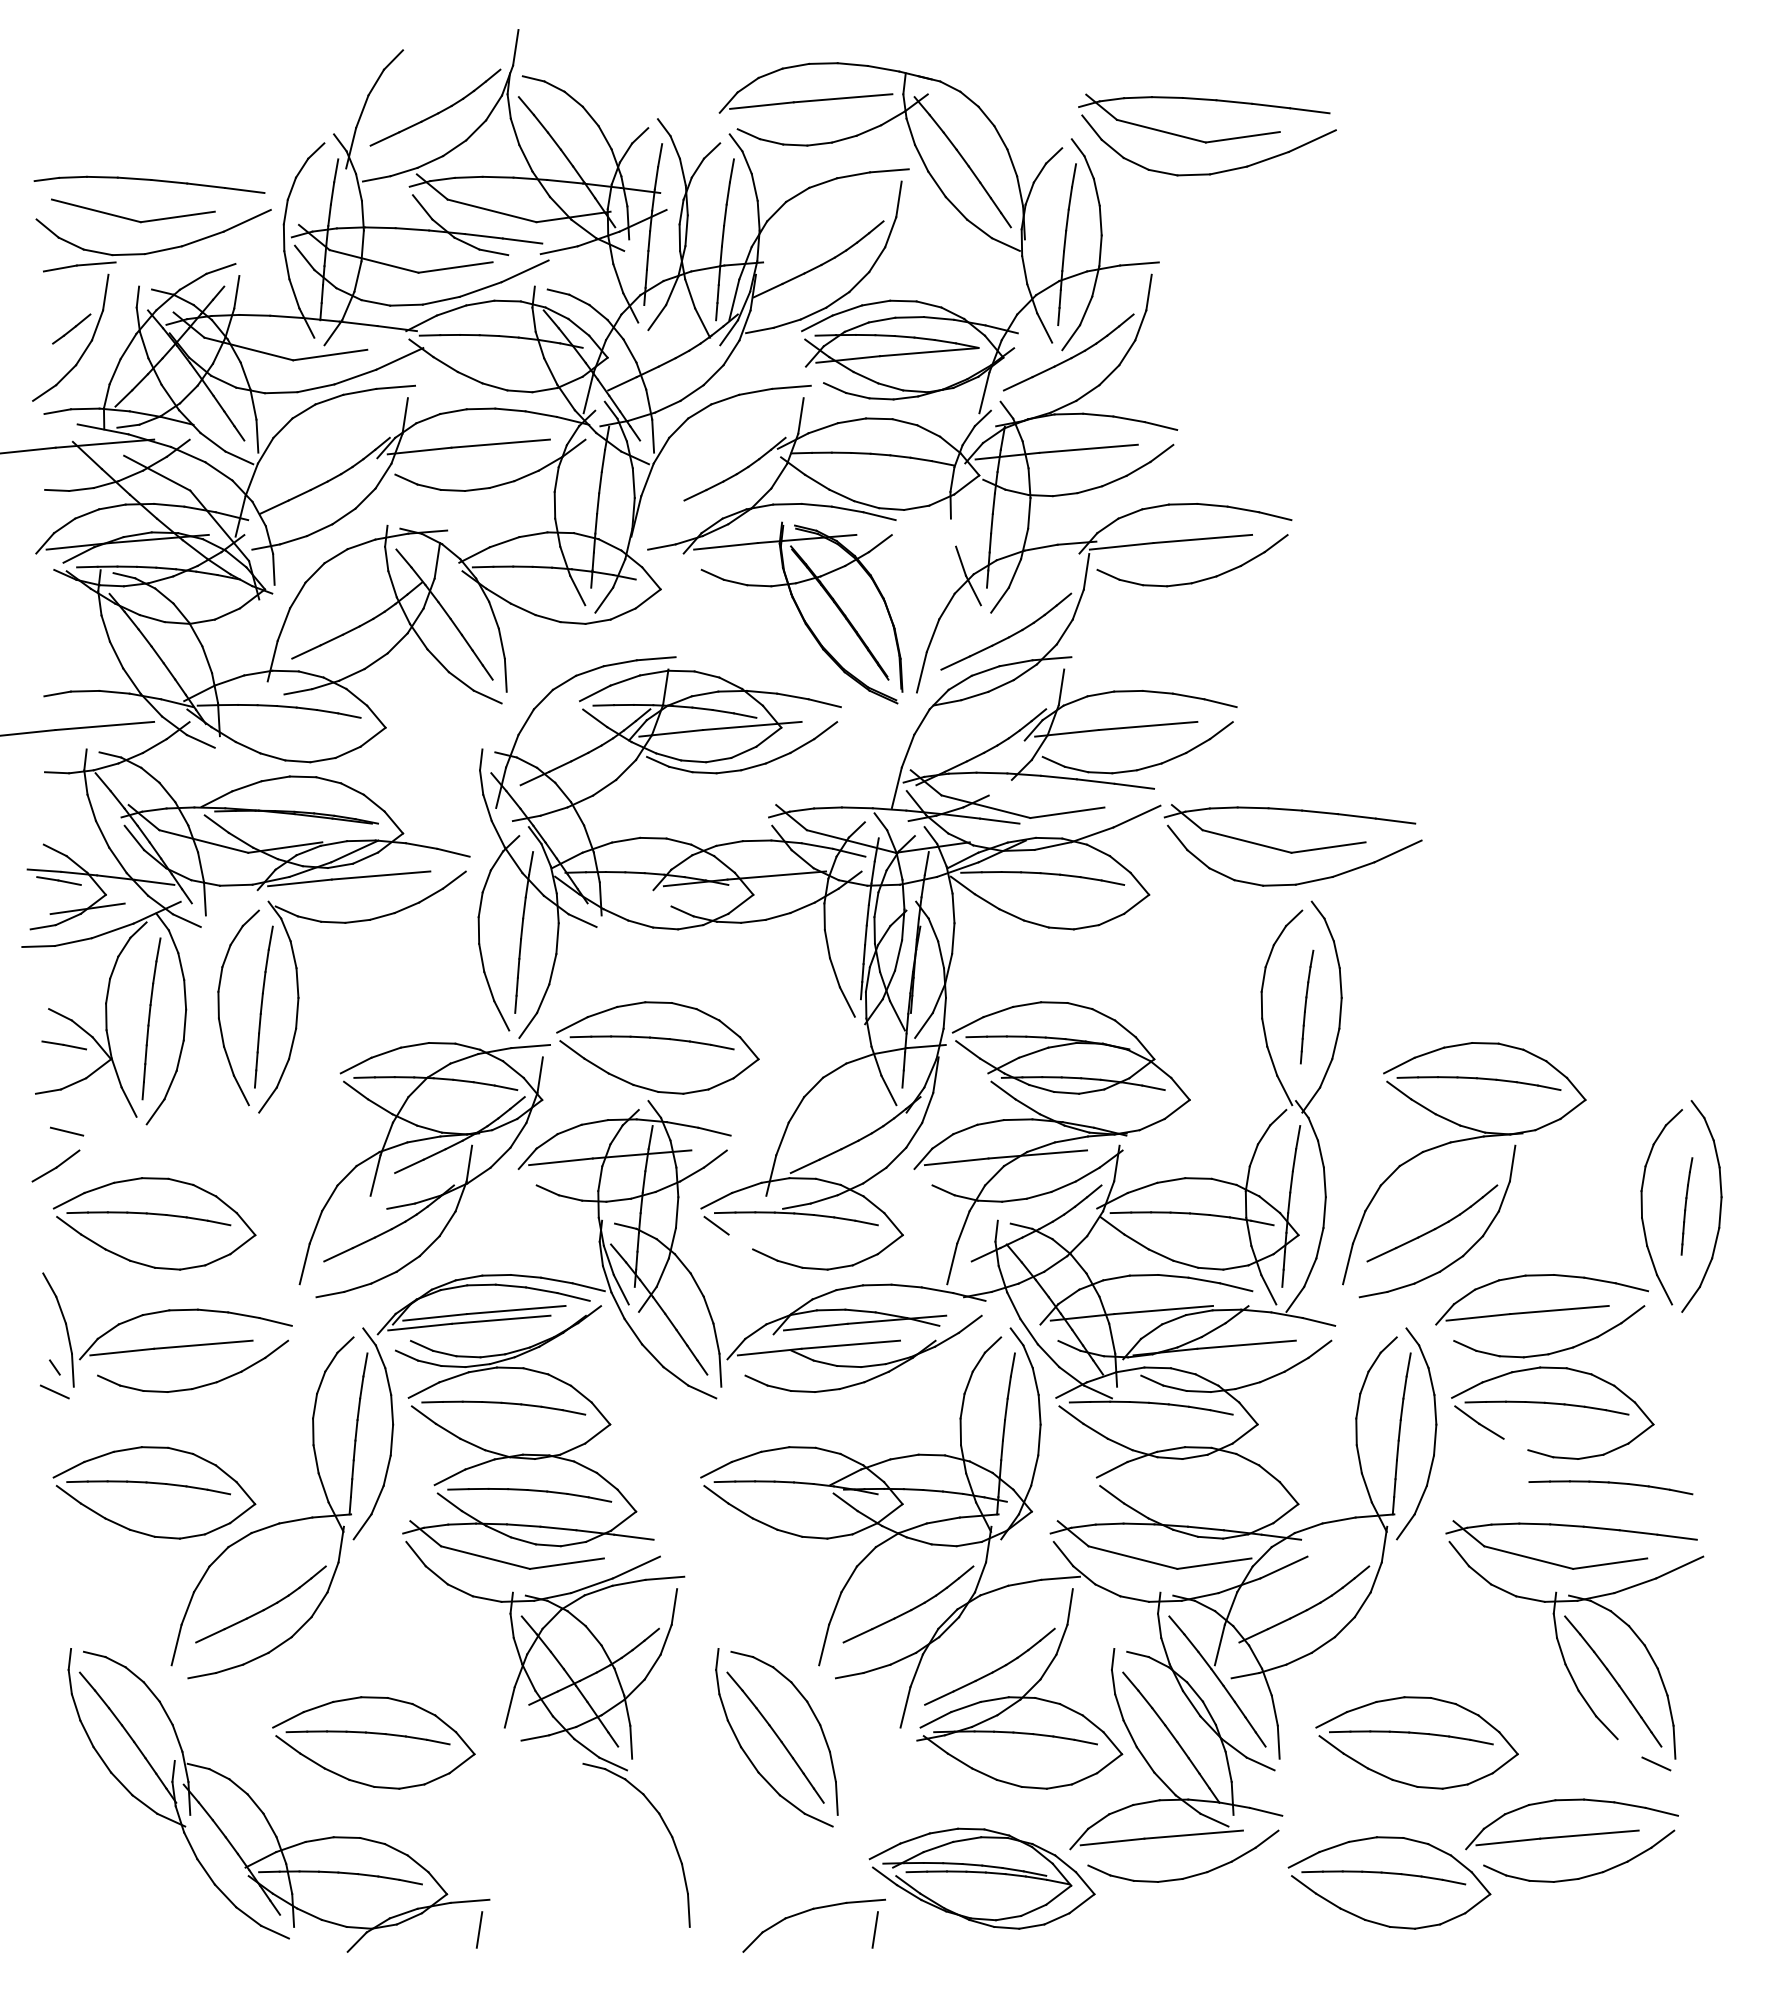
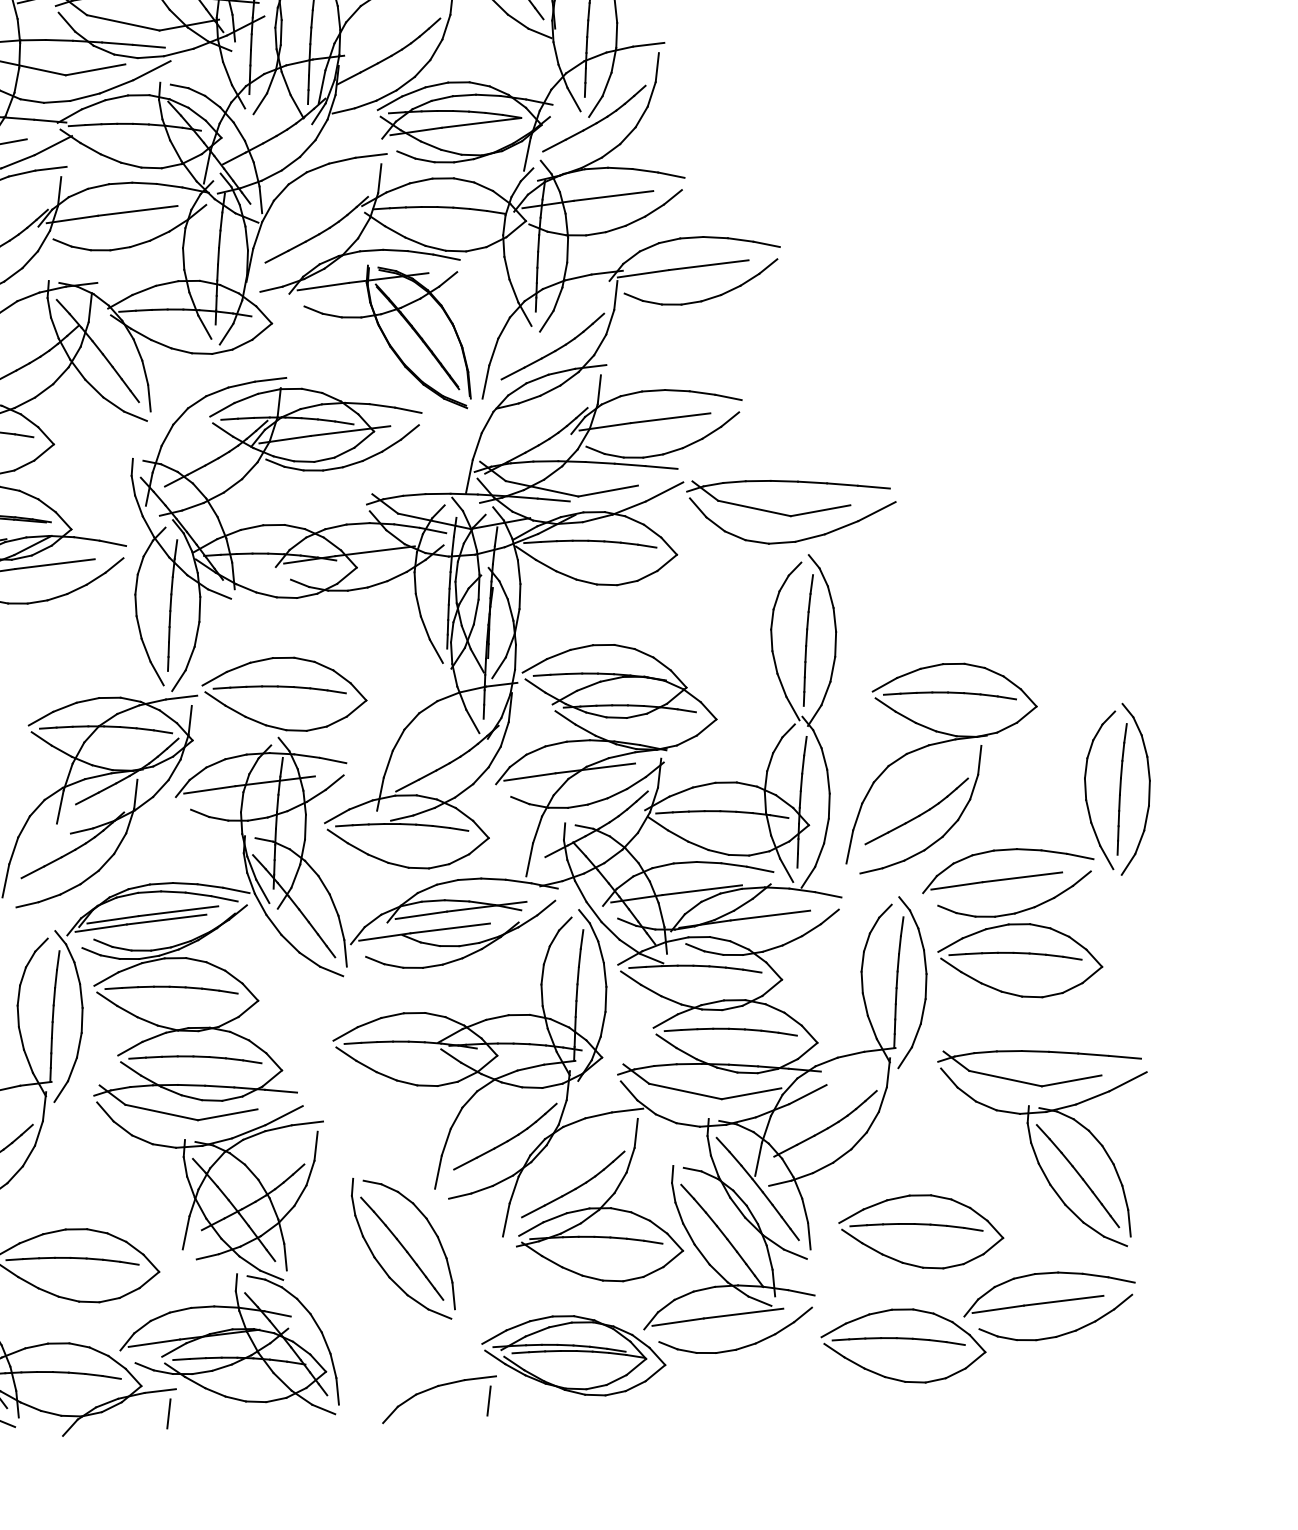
line: (524, 254) -> (150, 57), added
line: (669, 506) -> (276, 256), added
line: (953, 532) -> (506, 268), added
line: (999, 787) -> (552, 472), added
part: (1306, 1006) -> (807, 640), size x1.43
part: (1686, 1206) -> (1121, 789), size x1.67
line: (740, 1241) -> (357, 848), added
line: (1515, 1444) -> (991, 987), added
part: (1610, 1487) -> (730, 1032), moved
line: (1629, 1748) -> (1093, 1229), added
part: (553, 1862) -> (226, 1356), added

